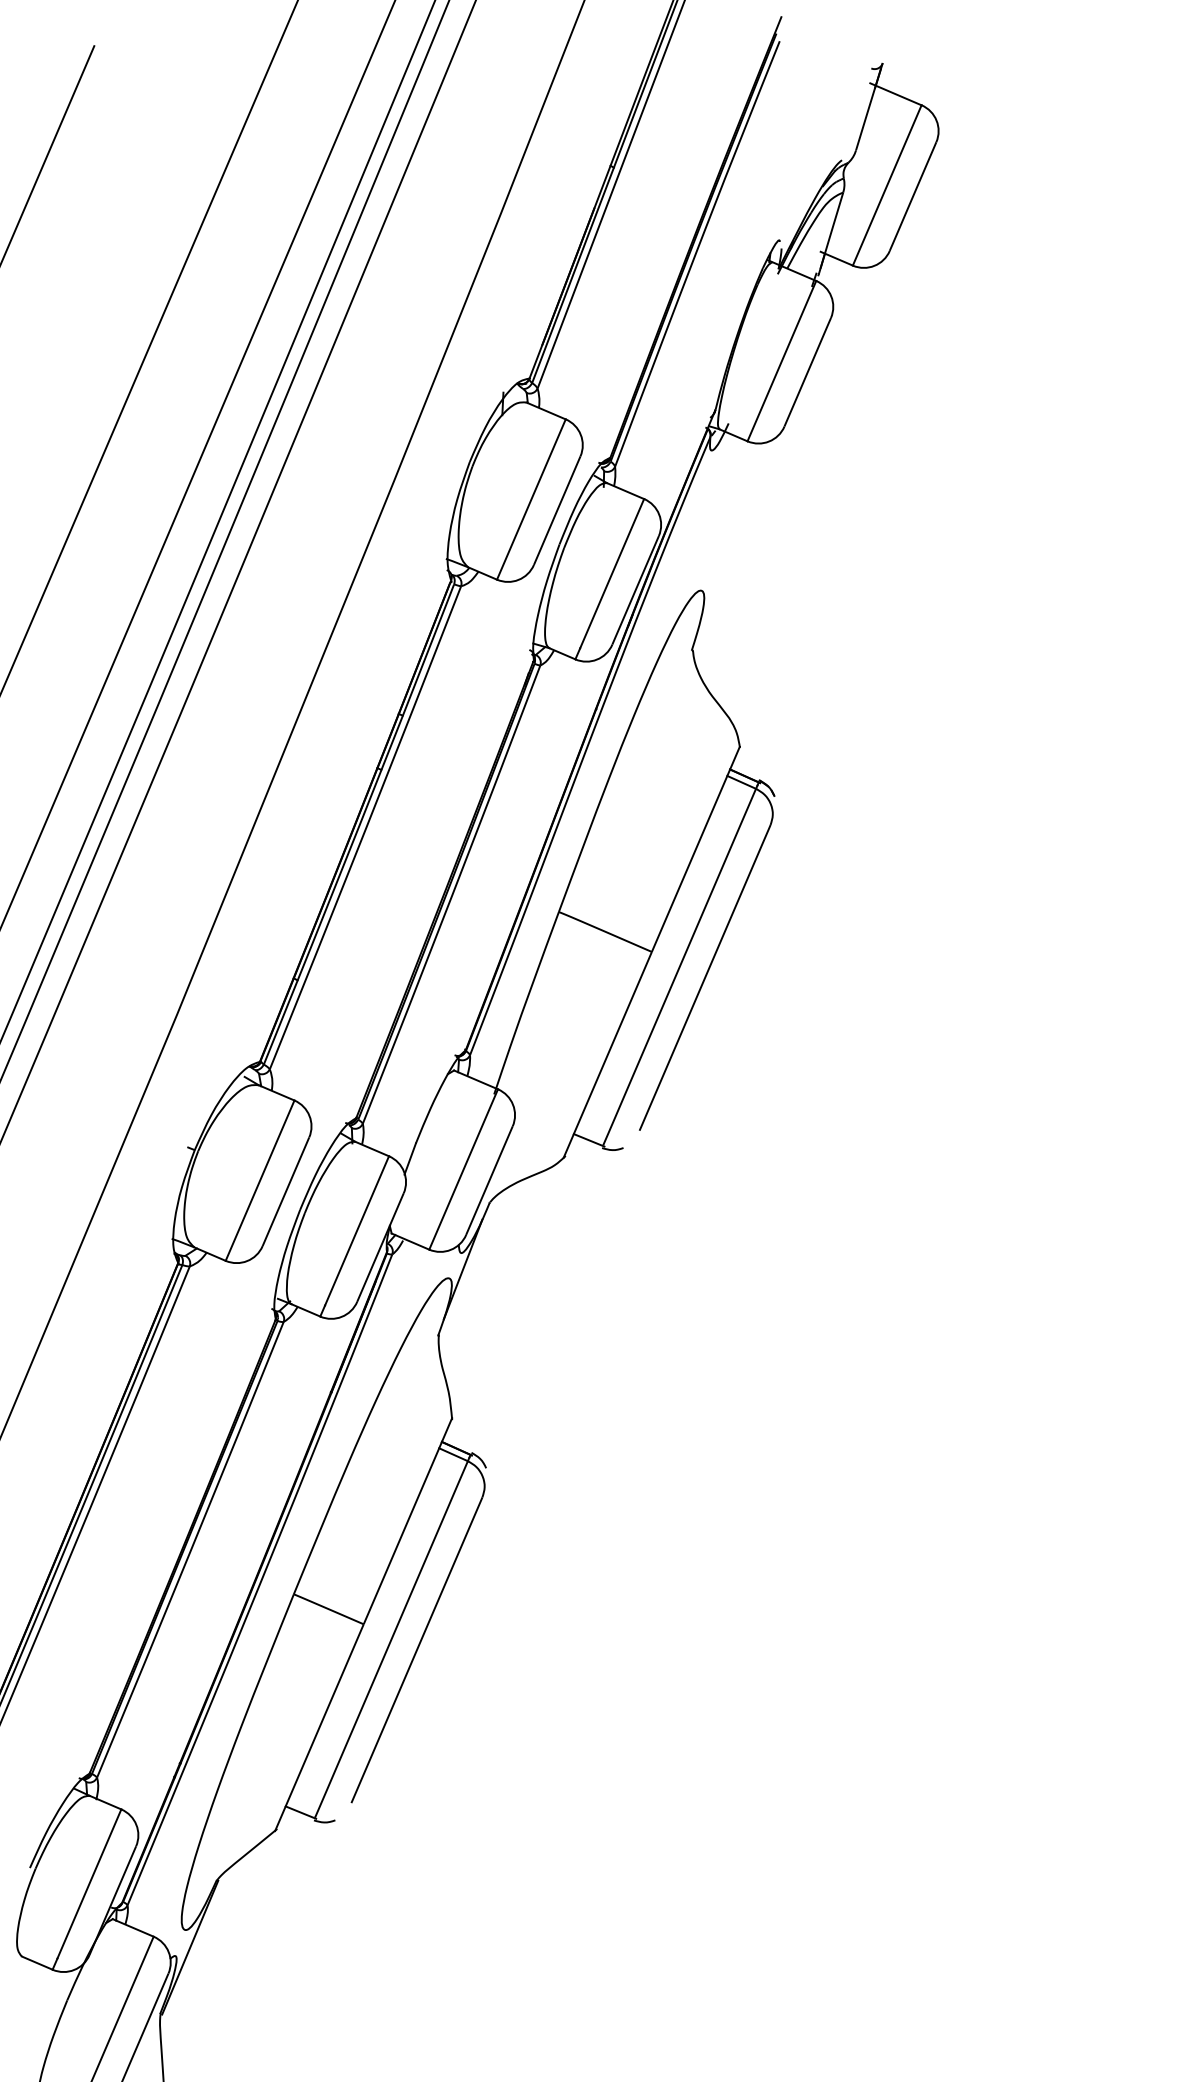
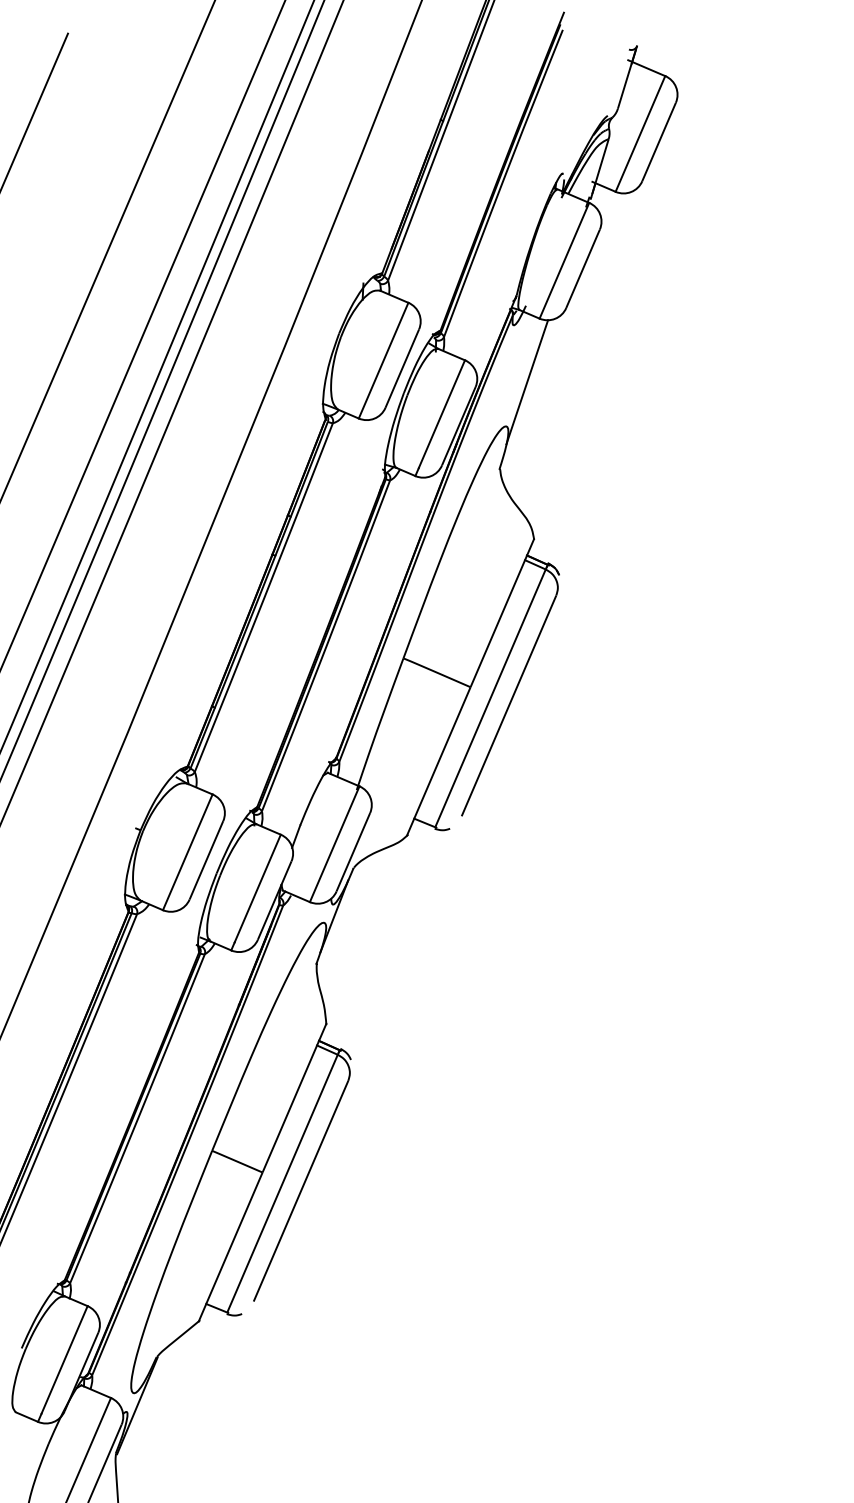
line: (730, 529) -> (527, 382), added

